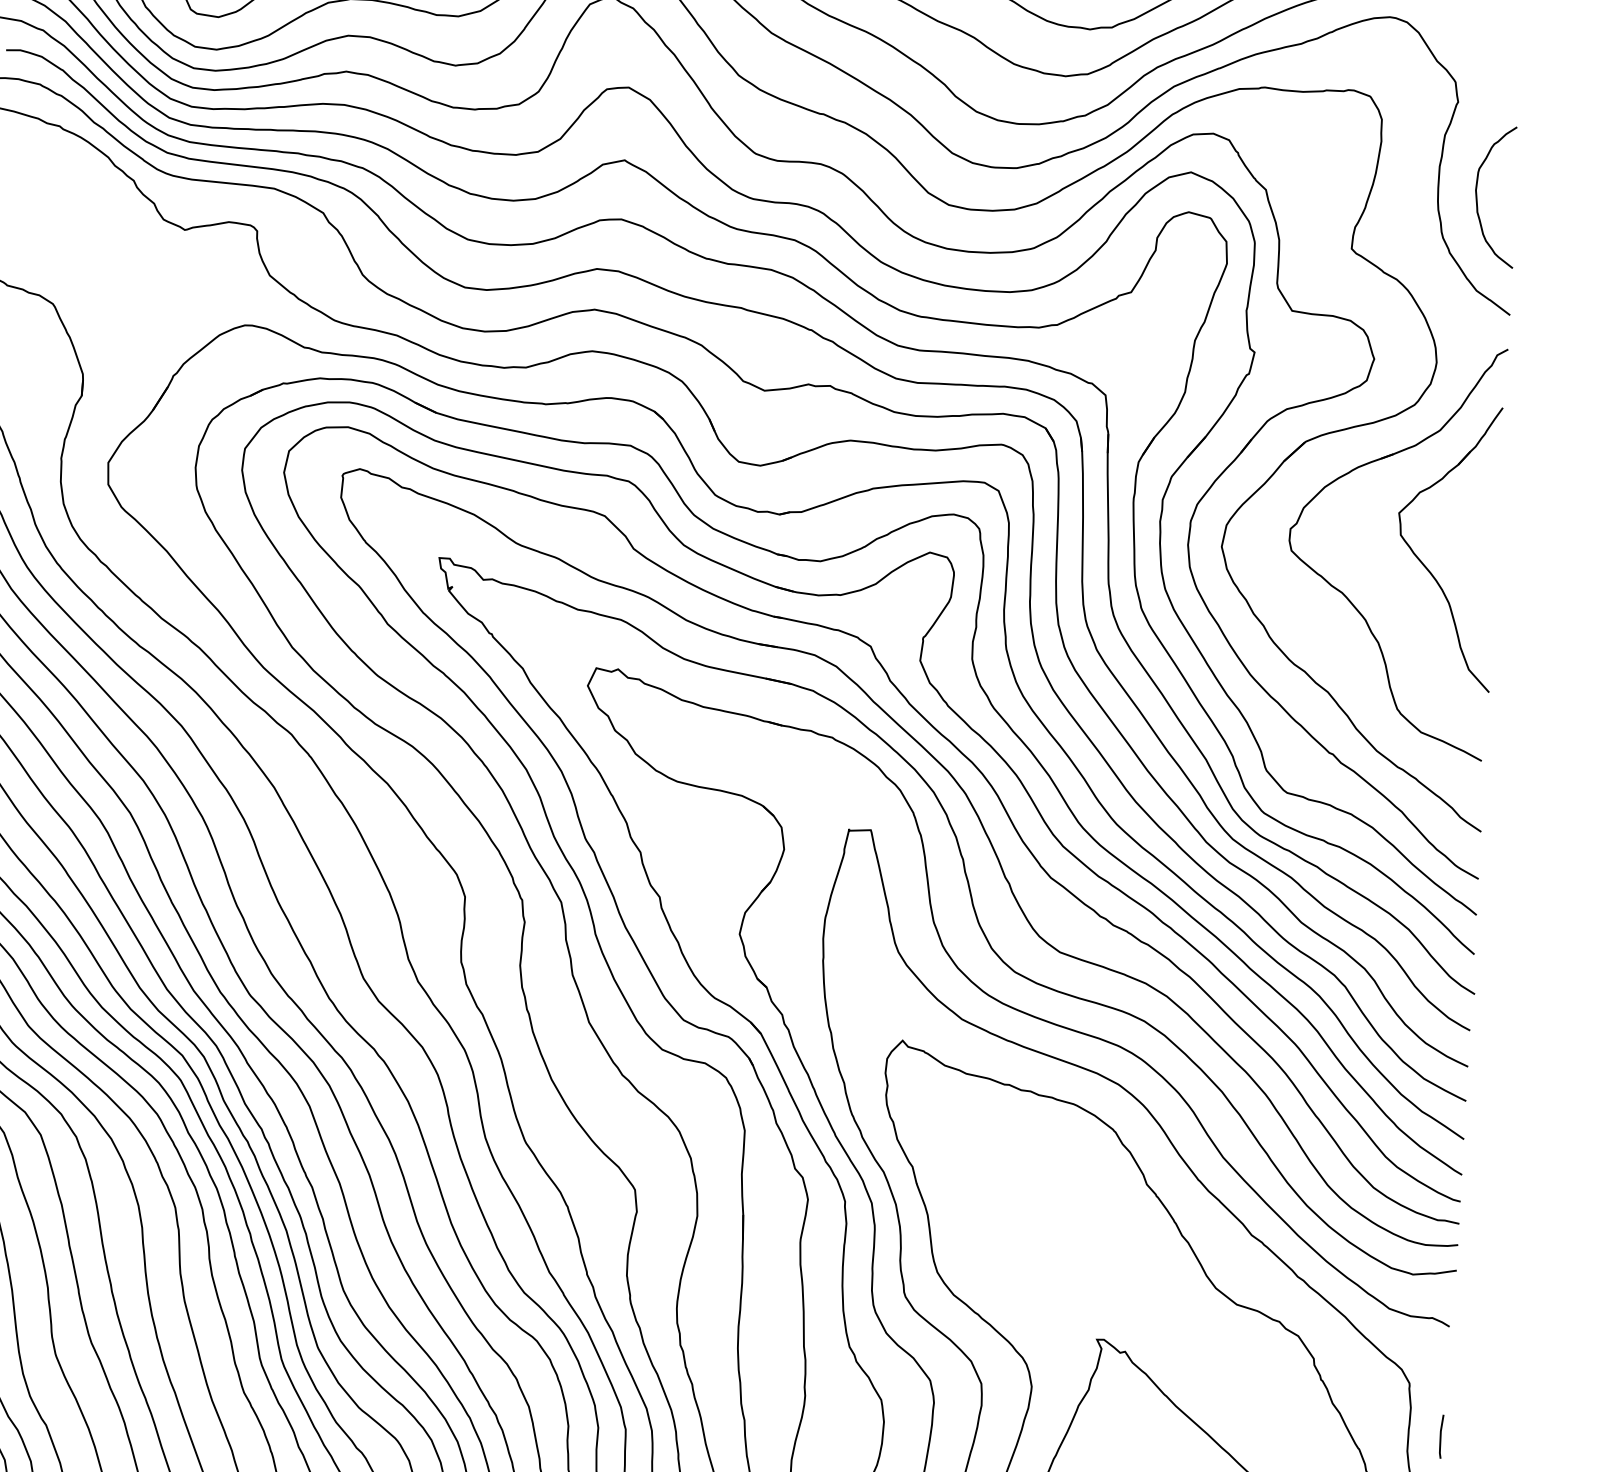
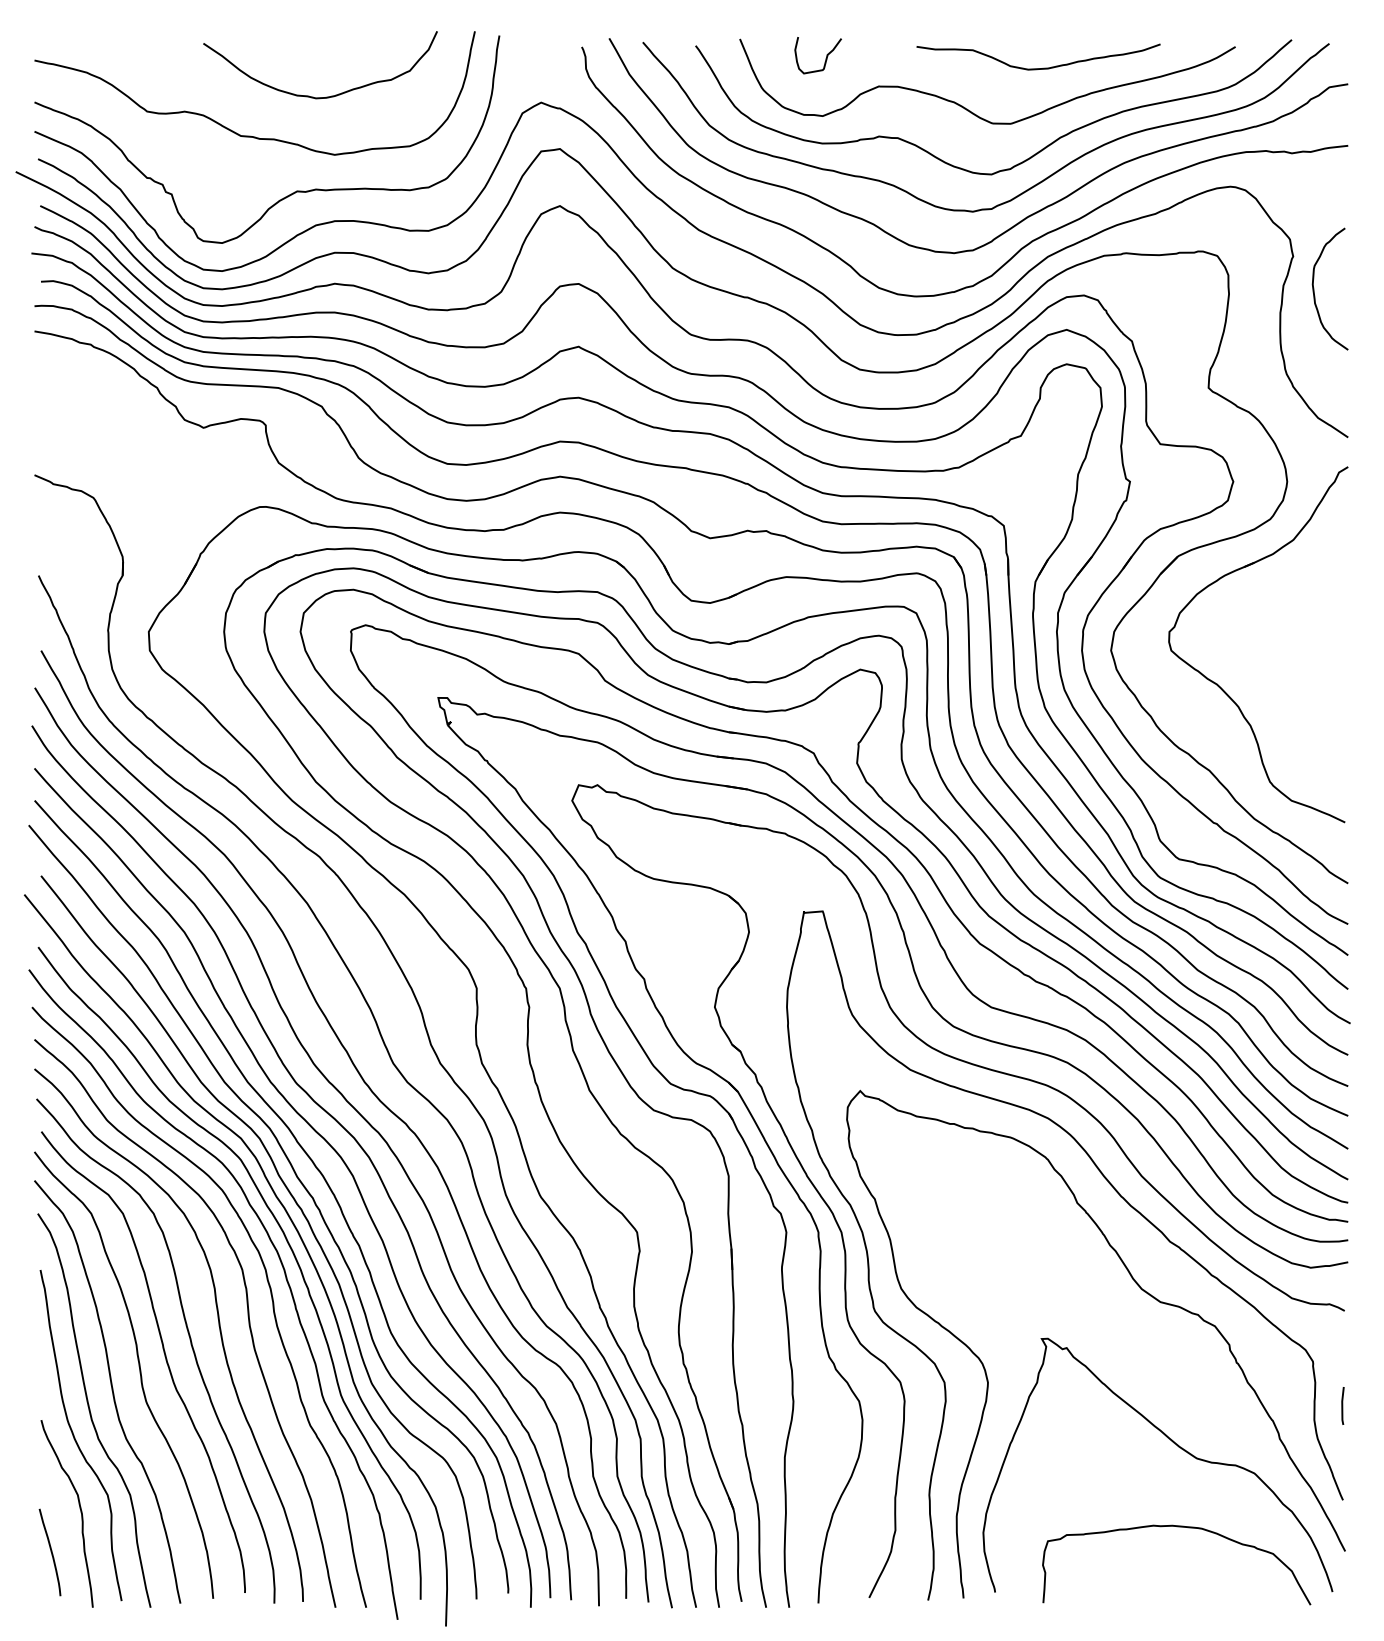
curve: (1477, 194) -> (1314, 288), moved
part: (1425, 565) -> (1287, 656), removed

